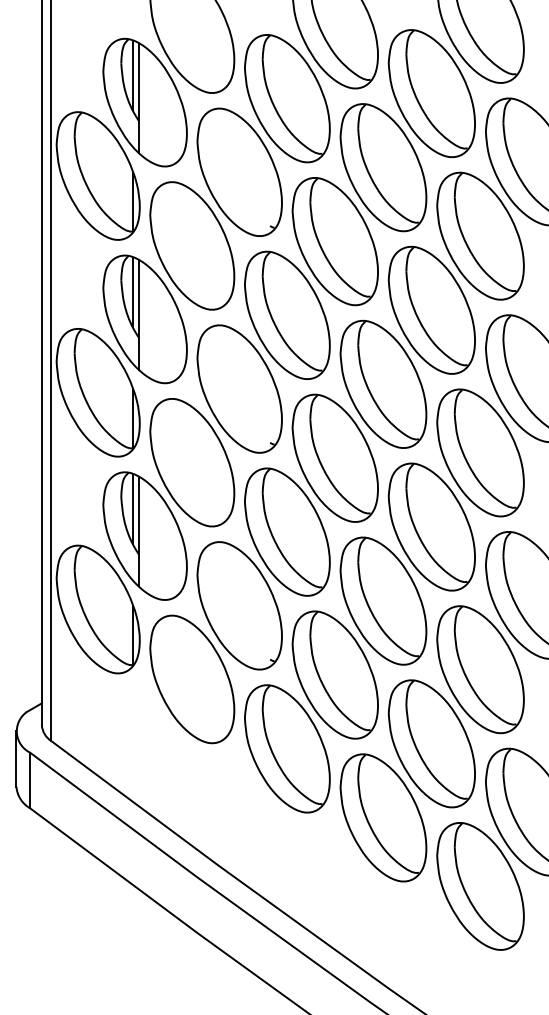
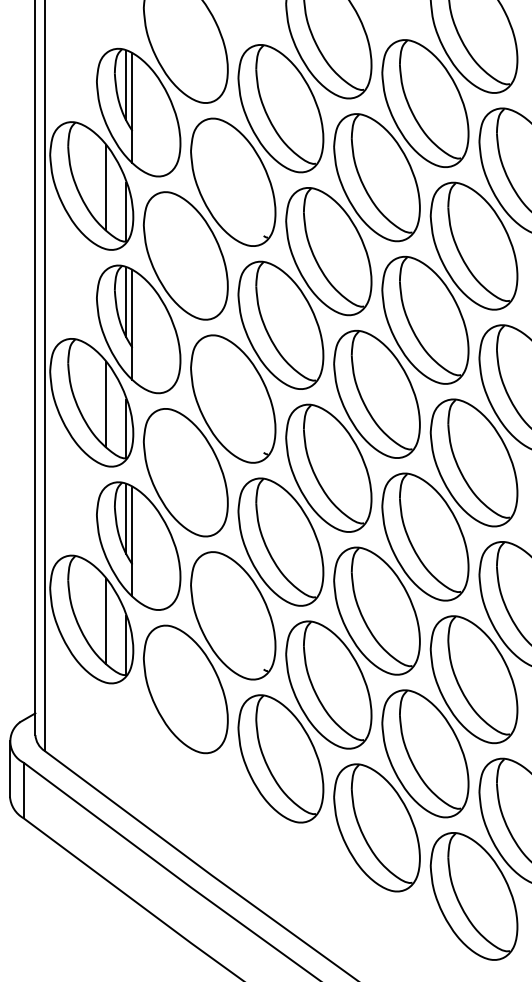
line: (112, 177) -> (106, 187), added
line: (112, 393) -> (106, 403), added
line: (112, 610) -> (106, 620), added

